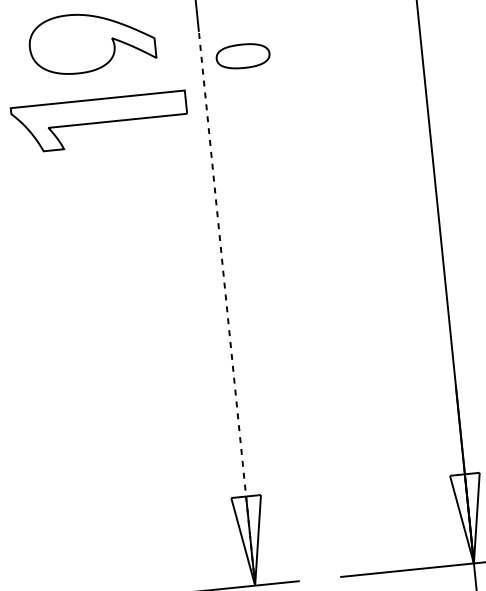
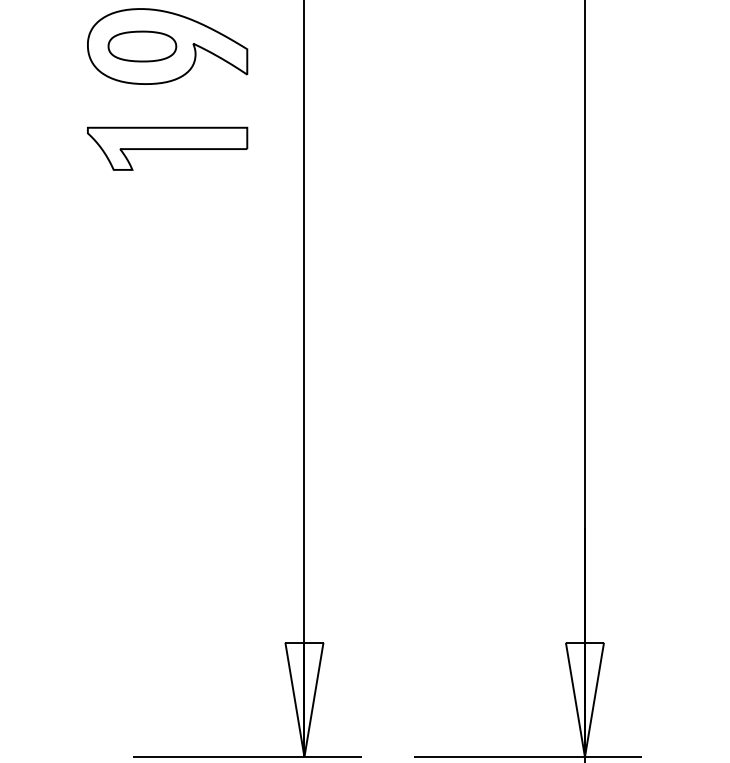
part: (243, 56) -> (142, 46), moved
part: (100, 121) -> (167, 148), size x0.71
line: (227, 308) -> (304, 401), dashed -> solid

